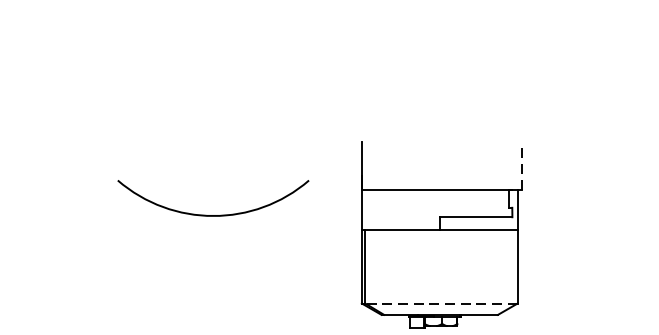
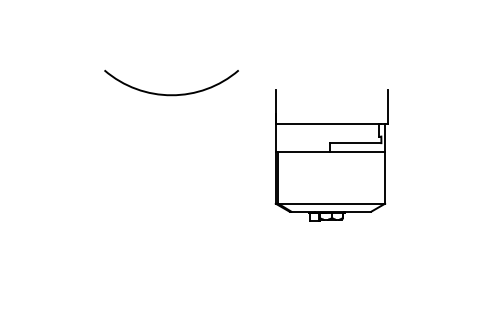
line: (522, 164) -> (388, 106), dashed -> solid
arc: (213, 214) -> (171, 94), moved
line: (441, 303) -> (331, 203), dashed -> solid

